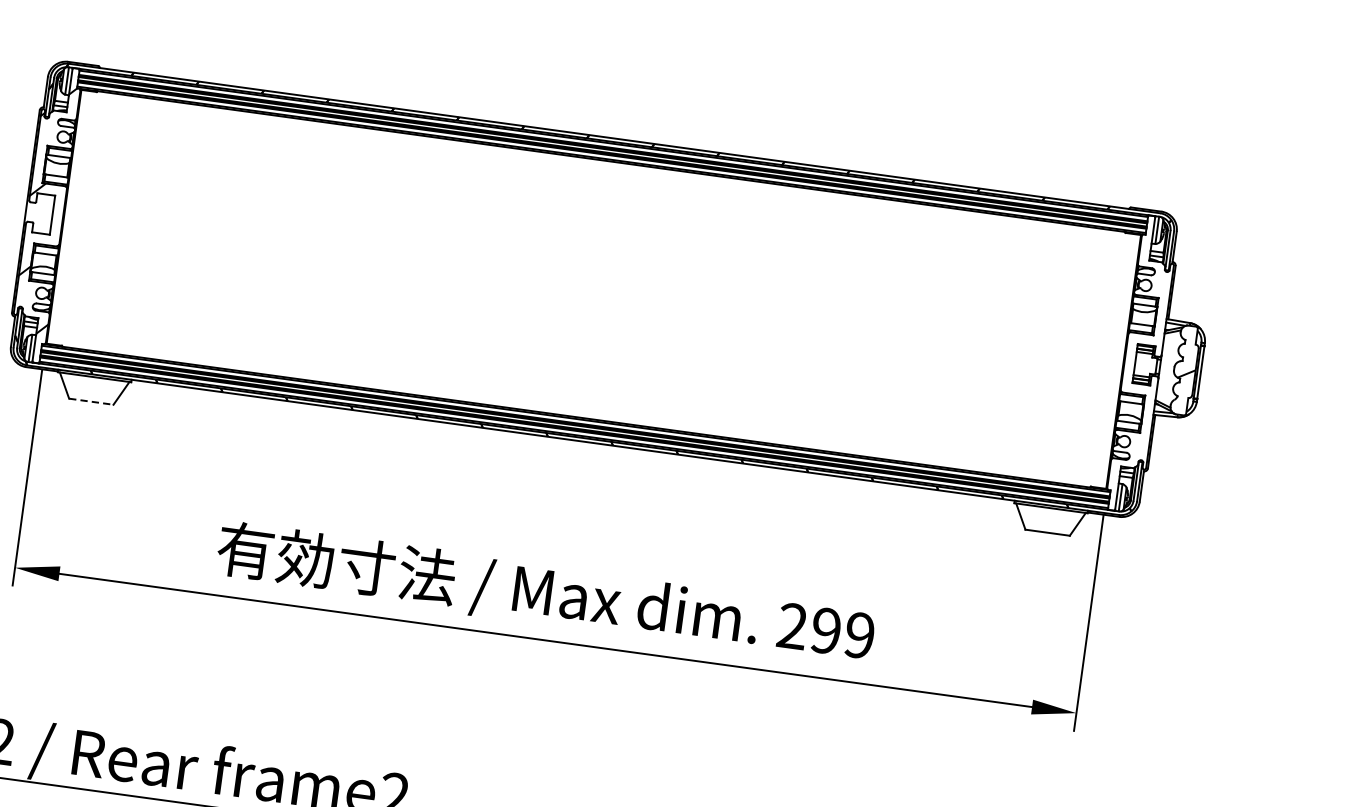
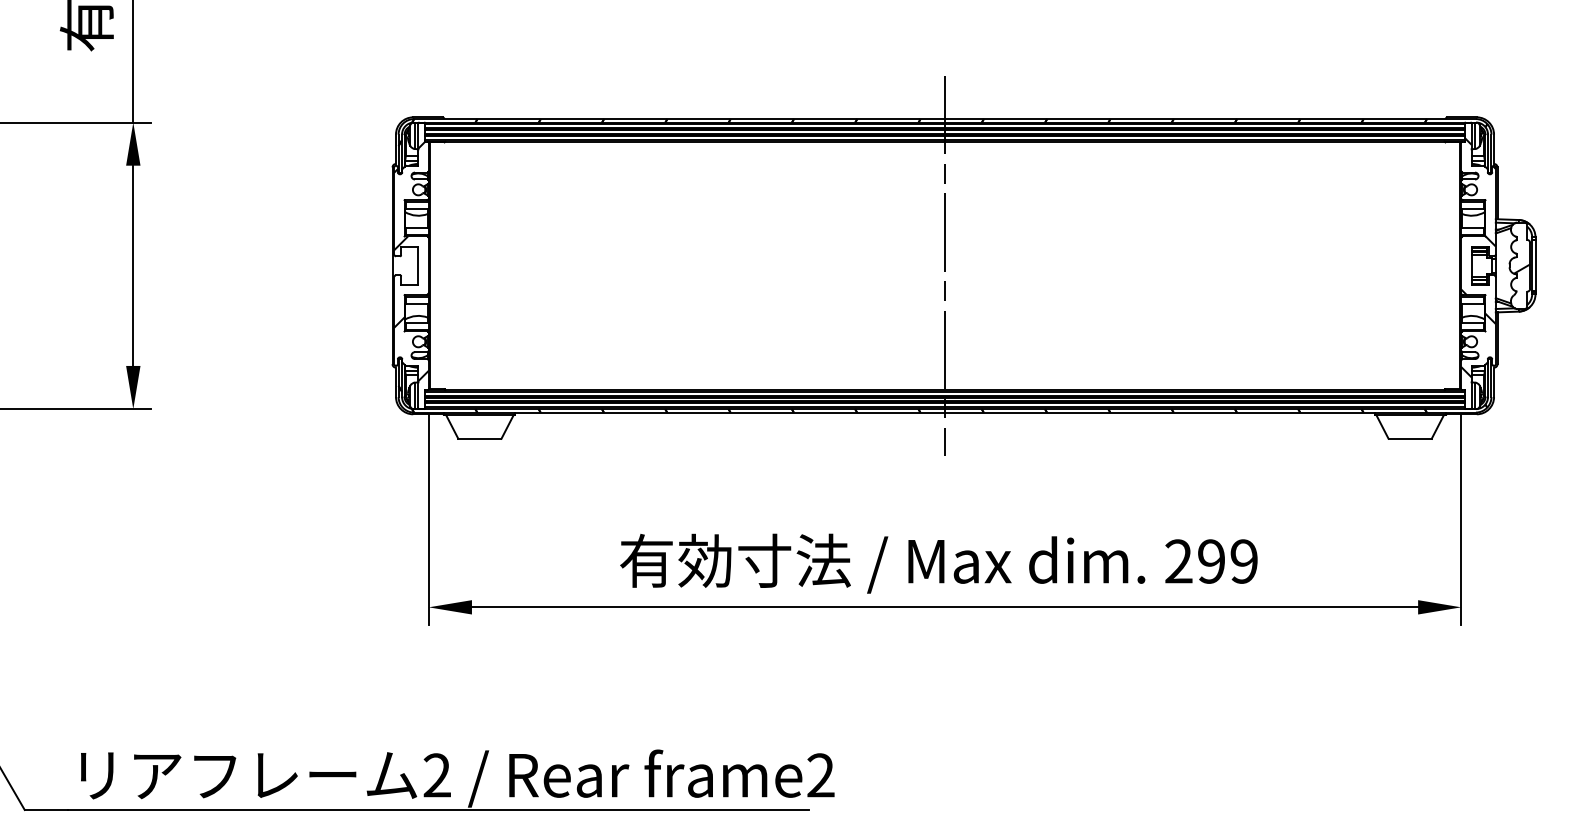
line: (594, 289) -> (945, 265), added
hatch: (1143, 355) -> (1478, 257), added
line: (90, 401) -> (479, 438), dashed -> solid

